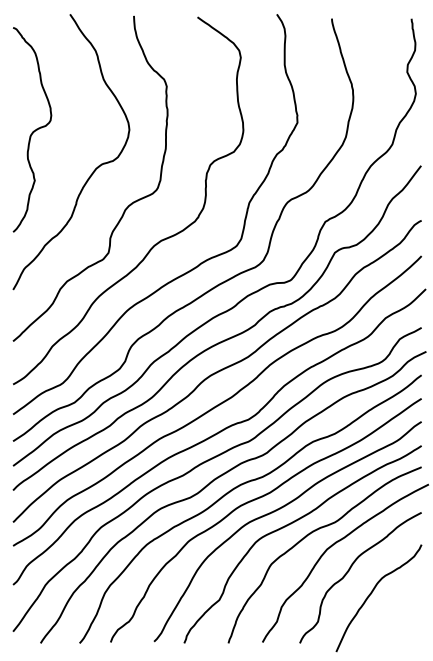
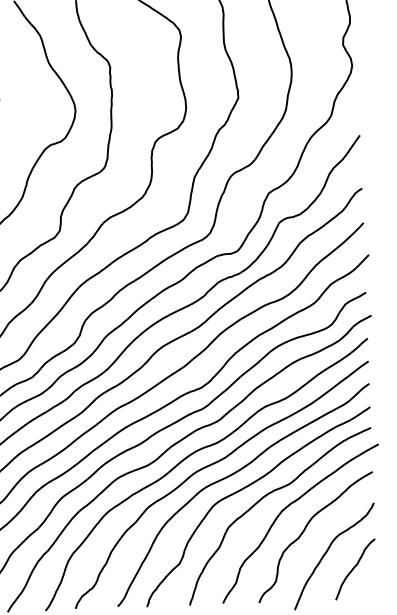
curve: (399, 611) -> (354, 568), added

